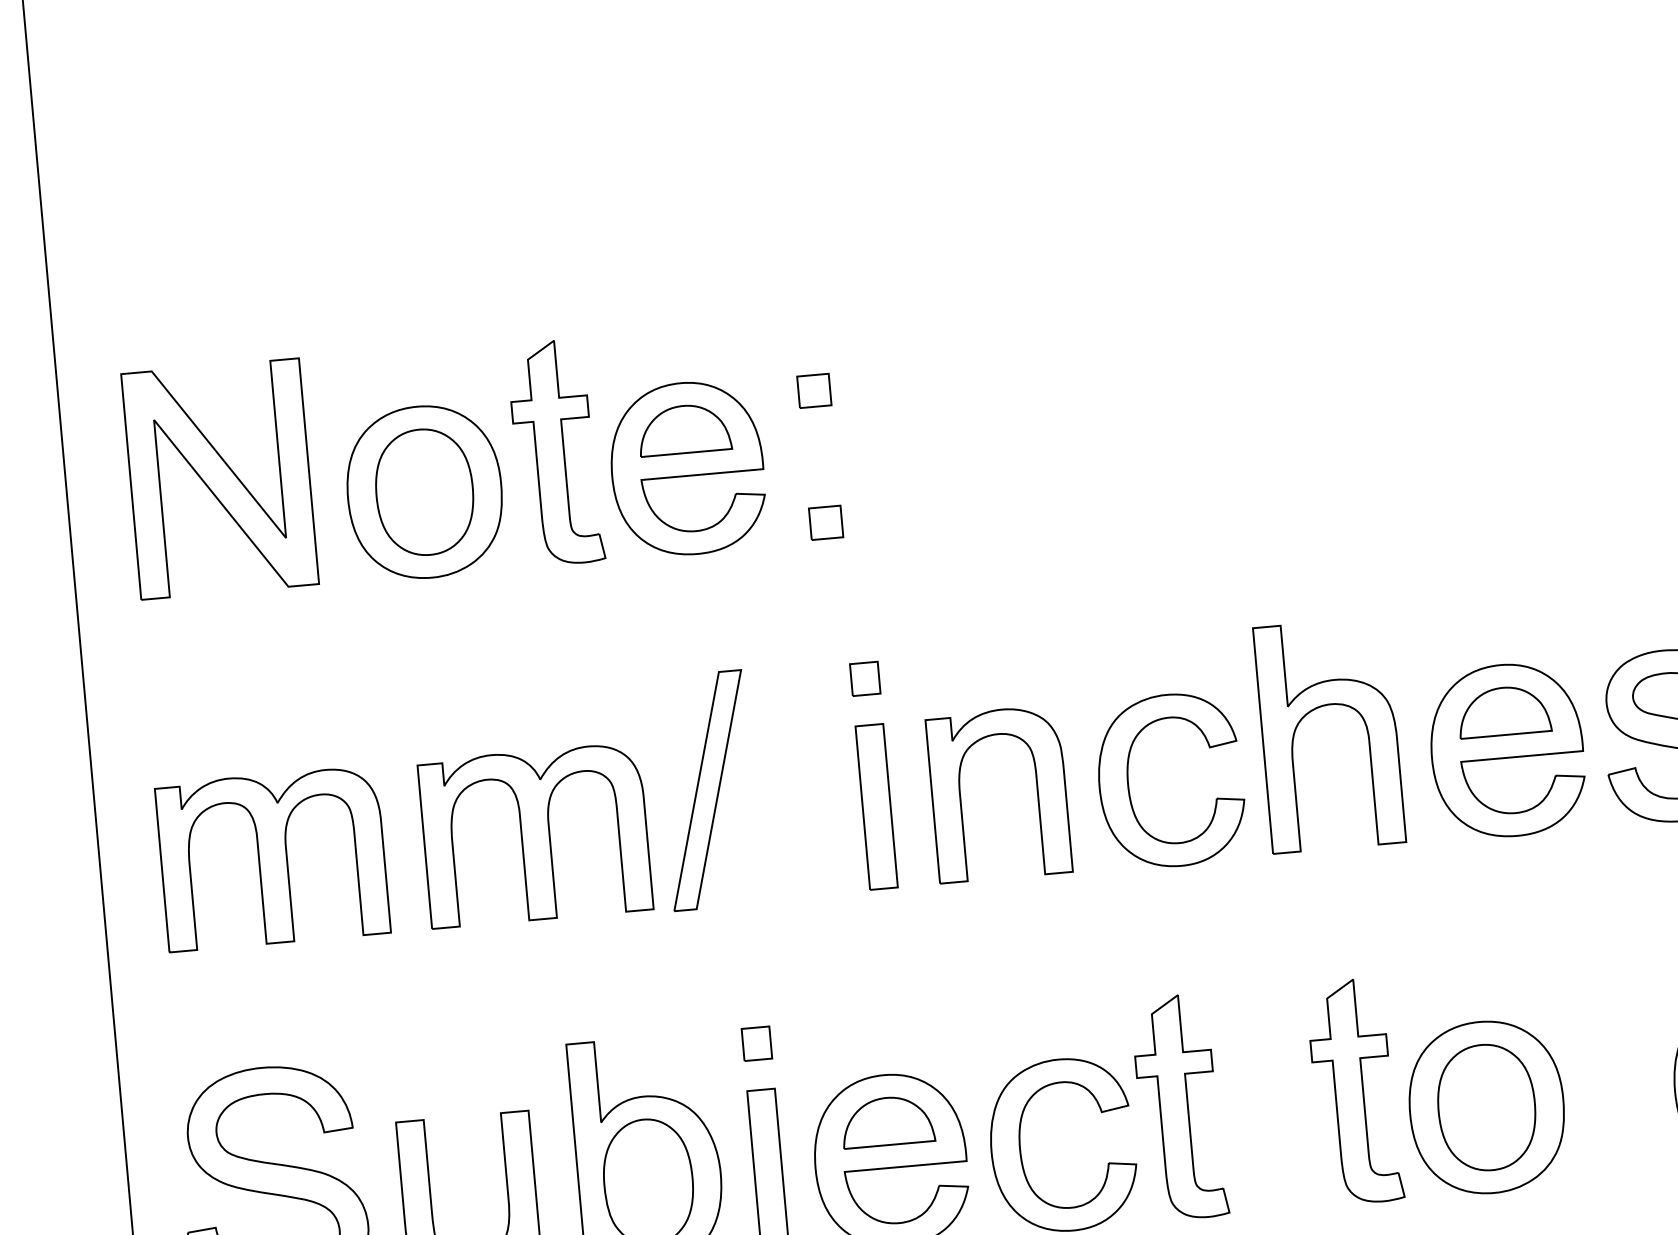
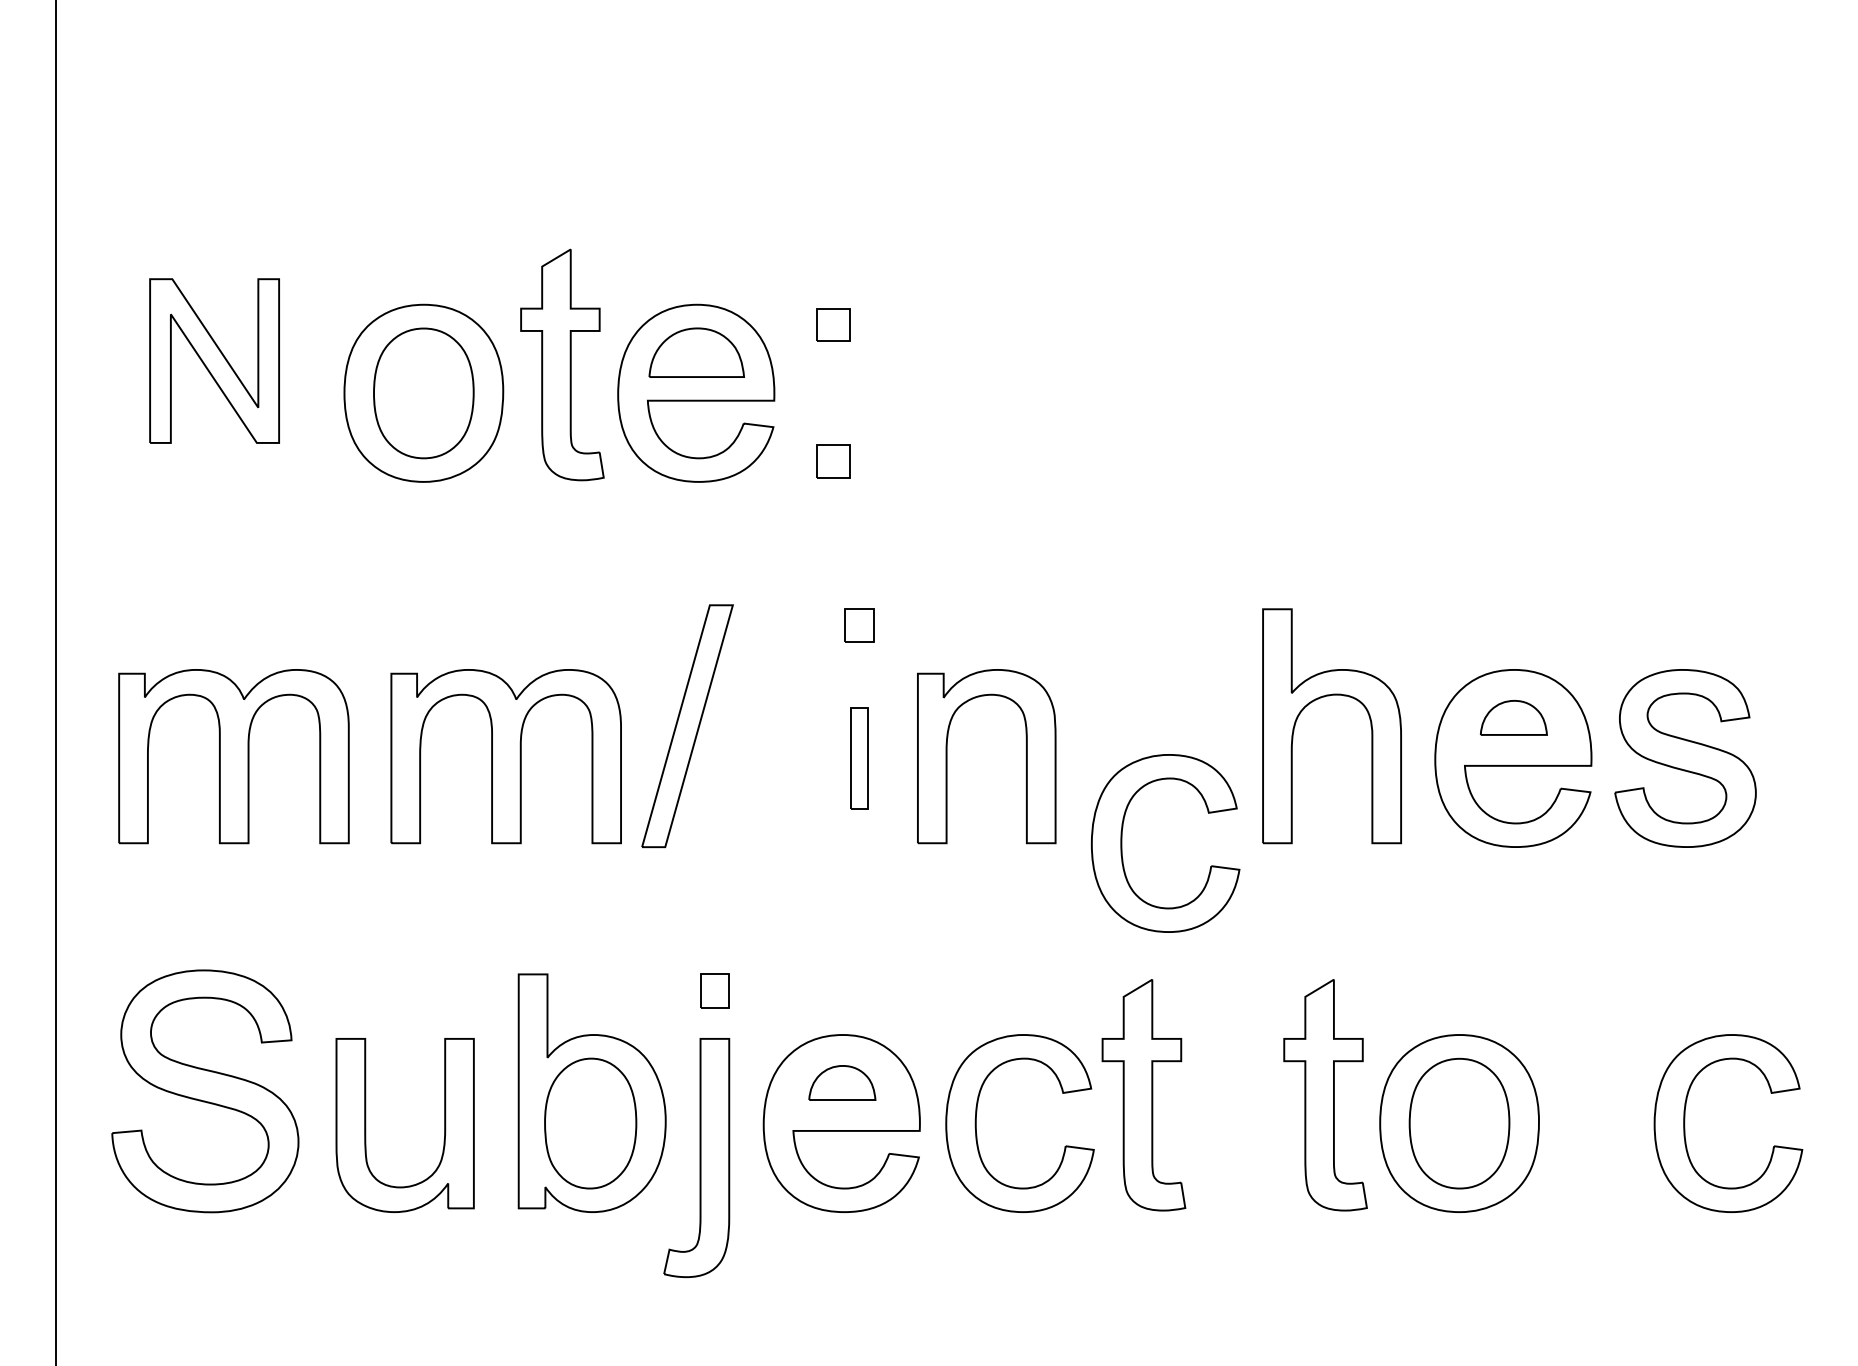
part: (219, 478) -> (214, 360), size x0.7
part: (1503, 711) -> (1513, 717), size x0.7
part: (1129, 784) -> (1122, 843), moved
part: (876, 806) -> (859, 758), size x0.6
part: (887, 1121) -> (842, 1082), size x0.7

